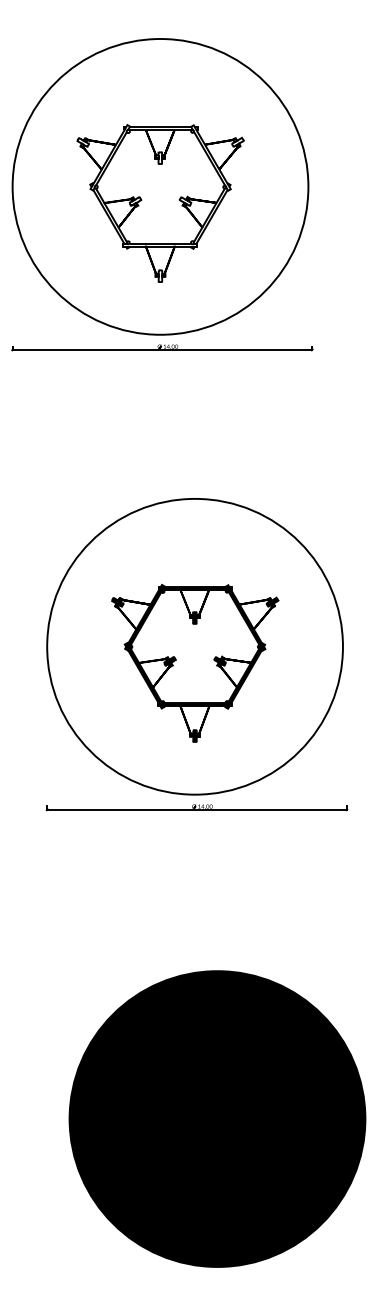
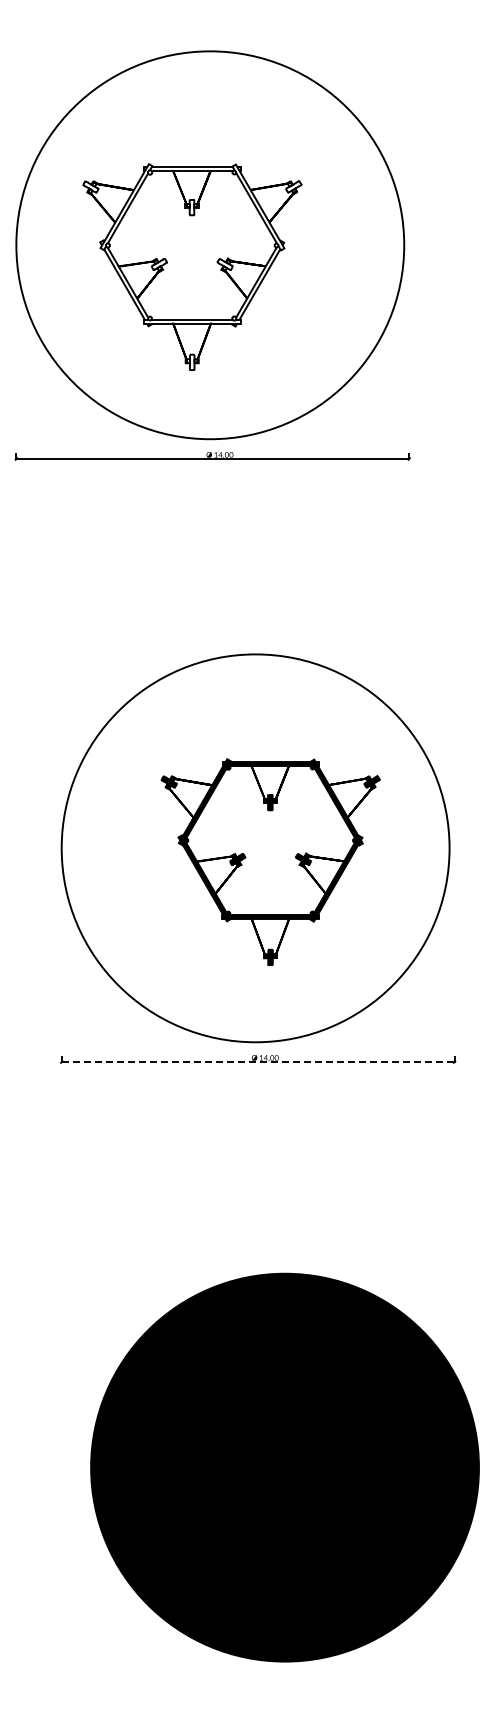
part: (160, 203) -> (192, 266), moved
part: (194, 662) -> (270, 861), moved
line: (197, 810) -> (258, 1062), solid -> dashed

